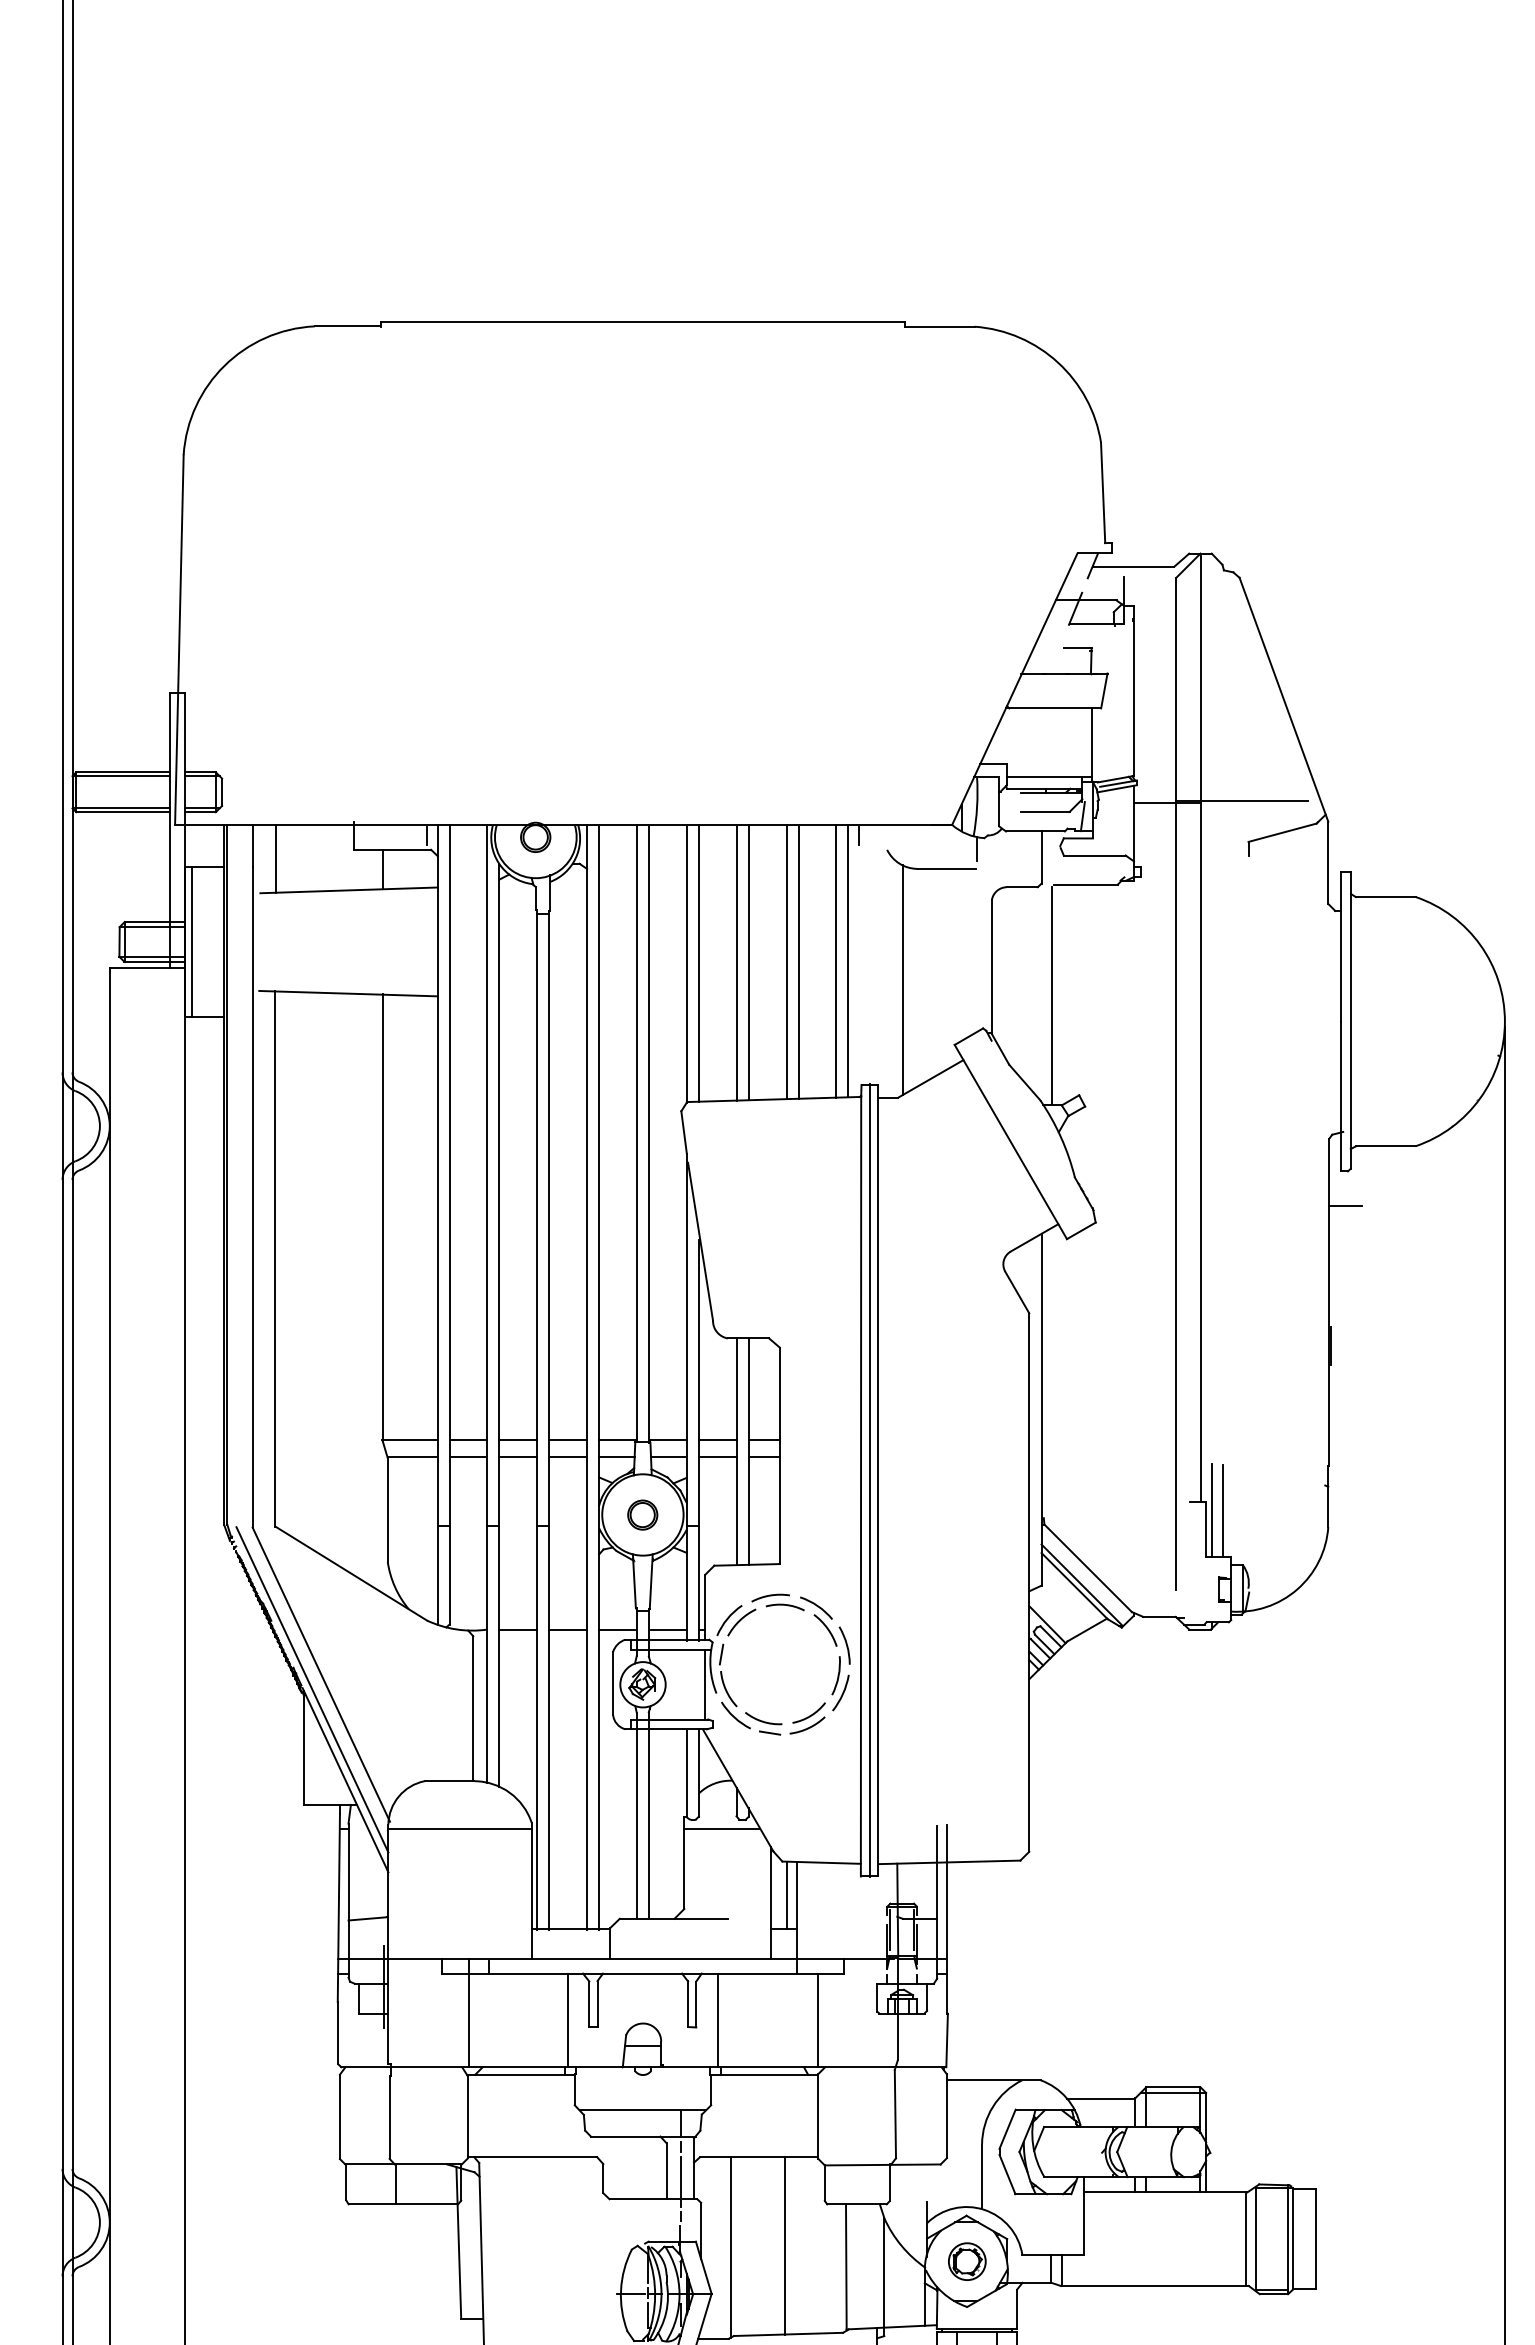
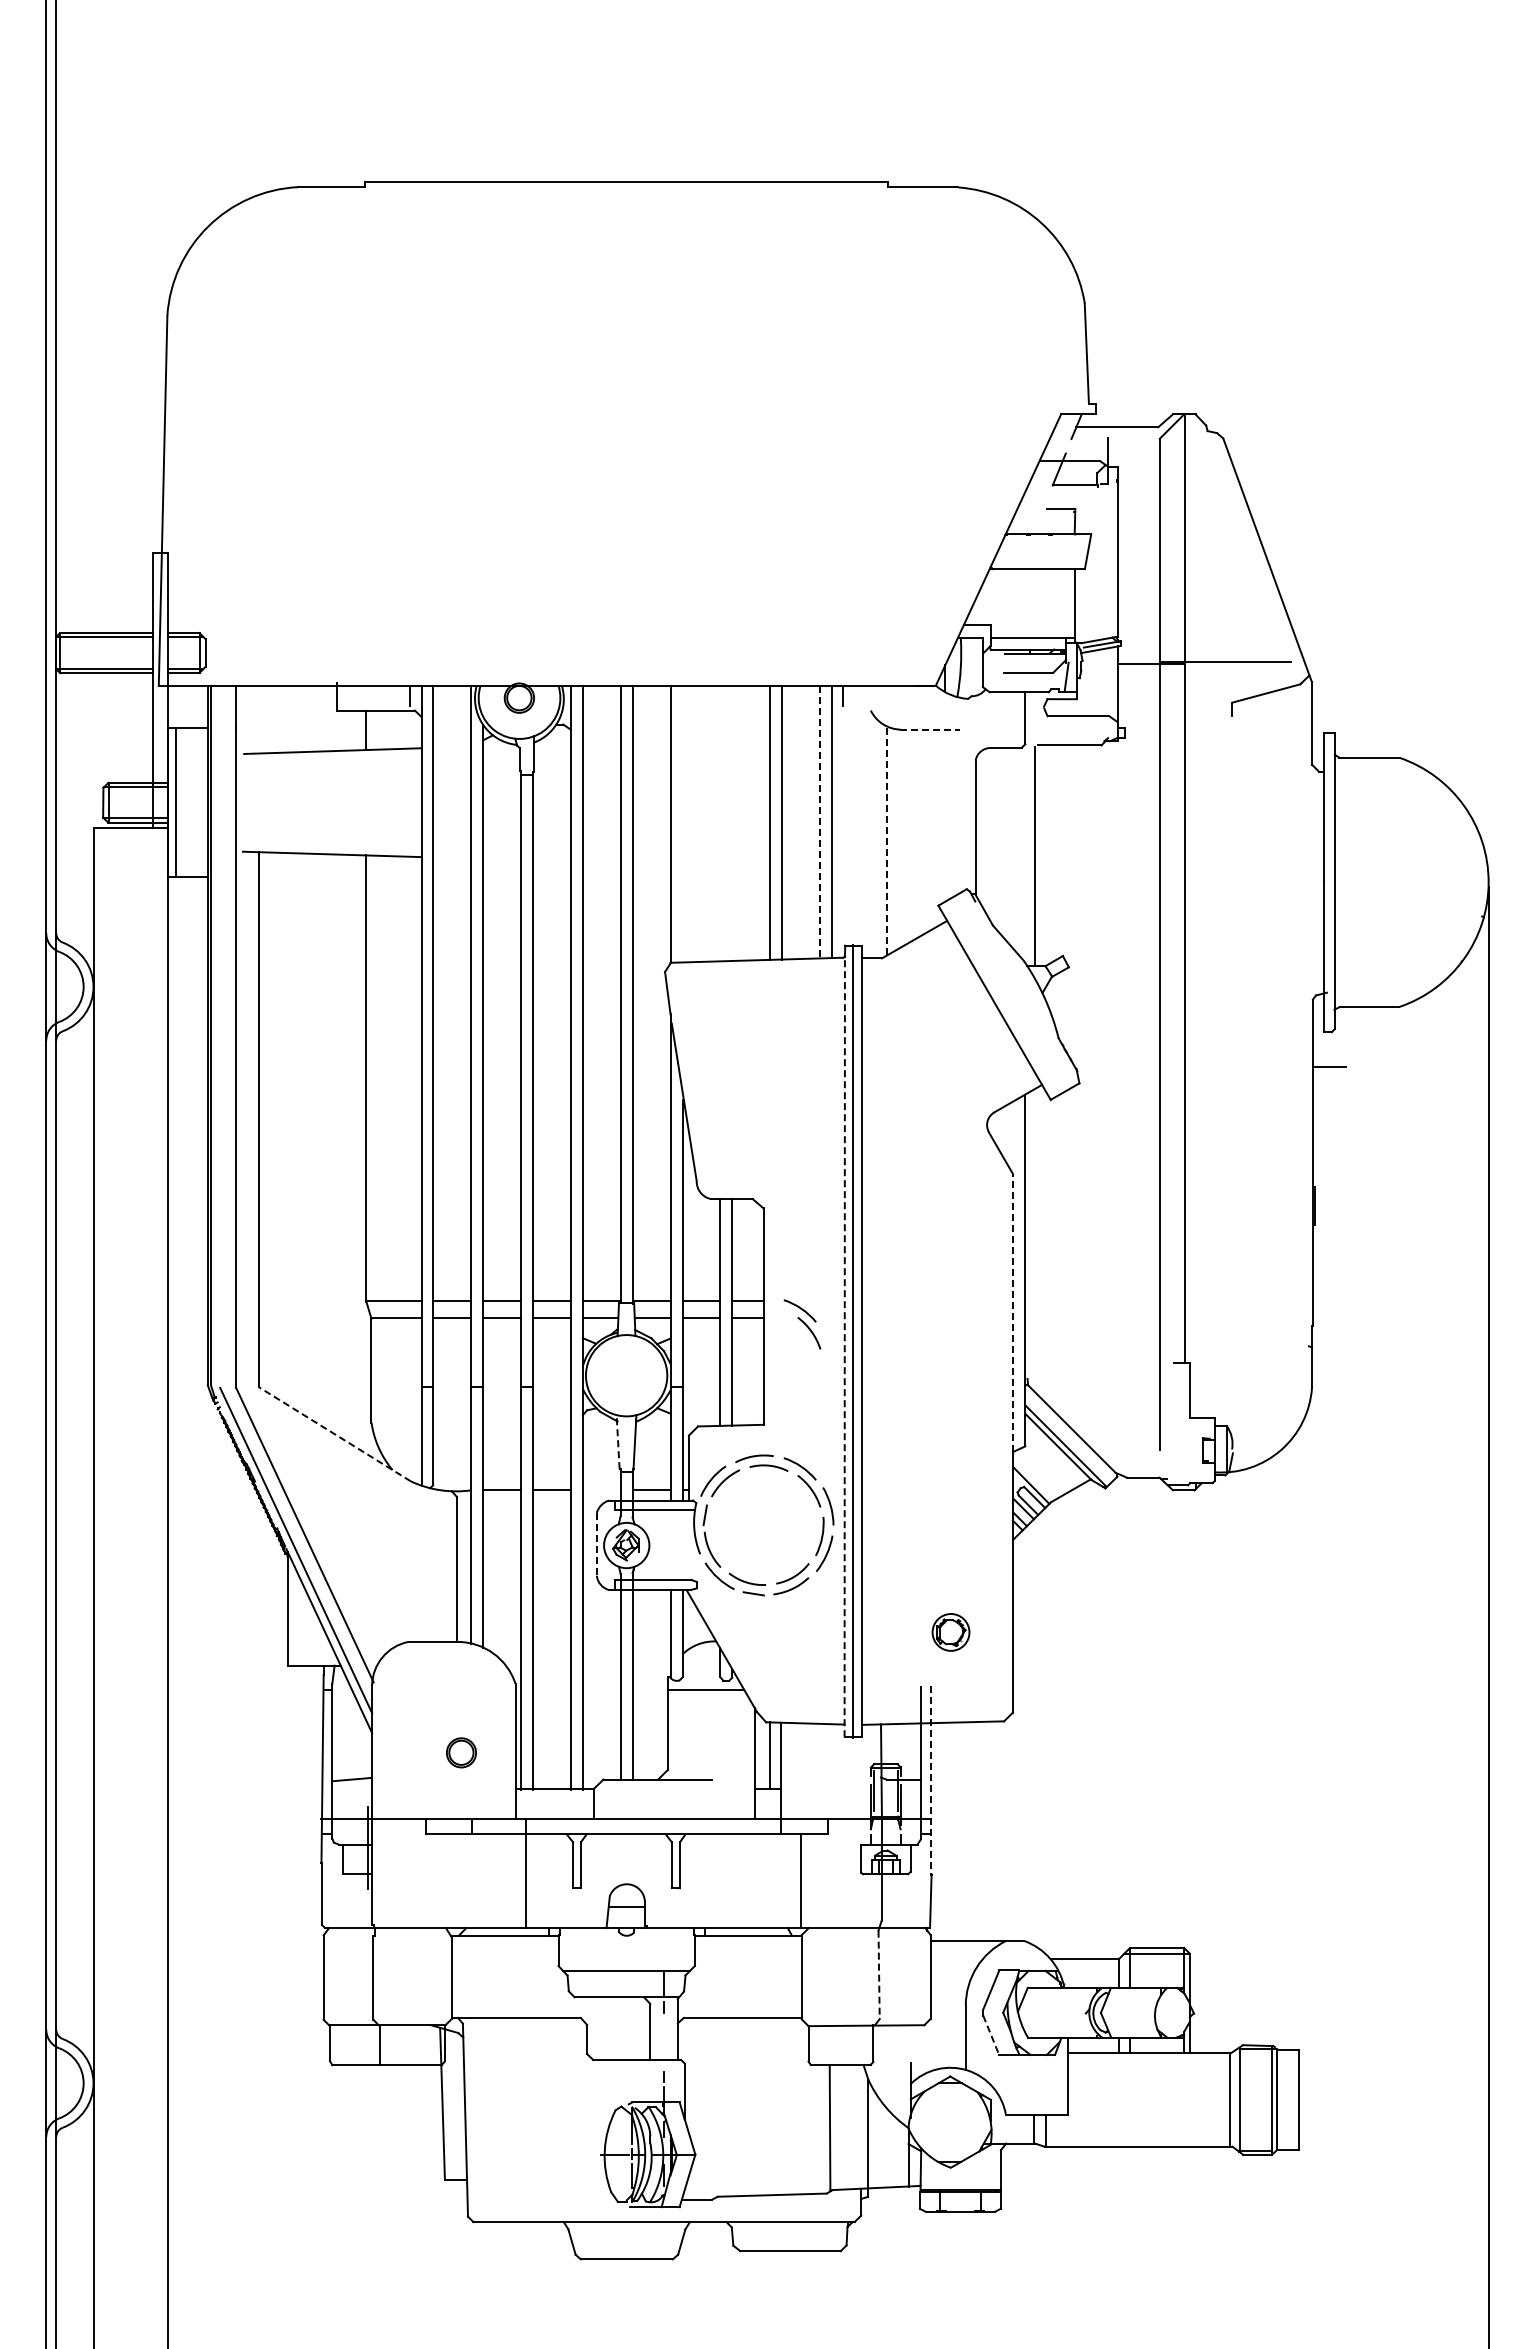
line: (976, 848) -> (960, 709), removed
line: (275, 858) -> (259, 719), removed
line: (946, 868) -> (930, 729), solid -> dashed
line: (835, 961) -> (819, 822), solid -> dashed
line: (698, 962) -> (682, 823), removed
line: (736, 962) -> (720, 823), removed
line: (748, 962) -> (732, 823), removed
line: (903, 979) -> (887, 840), solid -> dashed
line: (1028, 1452) -> (1012, 1313), solid -> dashed
part: (818, 1463) -> (802, 1324), added
line: (860, 1485) -> (844, 1346), solid -> dashed
line: (1211, 1510) -> (1195, 1371), removed
line: (1222, 1511) -> (1206, 1372), removed
part: (642, 1514) -> (461, 1752), moved
line: (350, 1573) -> (334, 1434), solid -> dashed
line: (634, 1580) -> (618, 1441), solid -> dashed
line: (616, 1629) -> (600, 1490), removed
line: (612, 1683) -> (596, 1544), solid -> dashed
line: (704, 1684) -> (688, 1545), removed
line: (459, 1828) -> (443, 1689), removed
line: (947, 1919) -> (931, 1780), solid -> dashed
line: (468, 2012) -> (525, 1873), moved
line: (567, 2020) -> (551, 1881), removed
line: (717, 2020) -> (701, 1881), removed
line: (895, 2114) -> (879, 1975), solid -> dashed
line: (1007, 2174) -> (991, 2035), solid -> dashed
line: (680, 2181) -> (664, 2042), removed
line: (784, 2245) -> (768, 2106), removed
line: (730, 2246) -> (714, 2107), removed
part: (966, 2261) -> (950, 1632), moved

